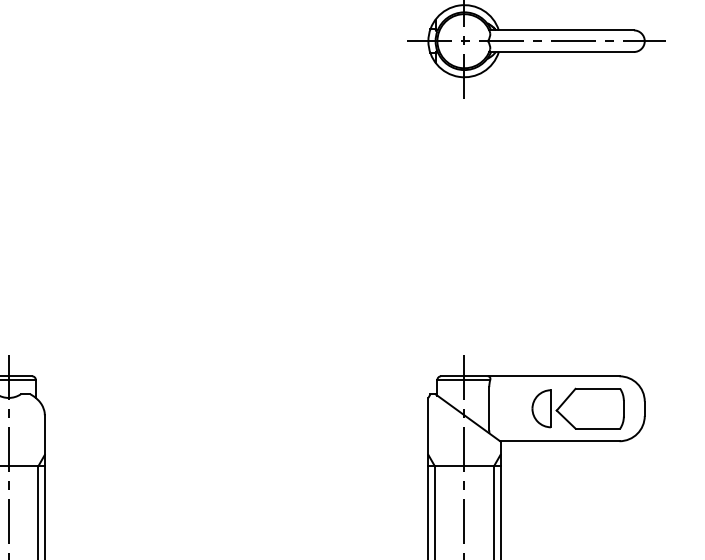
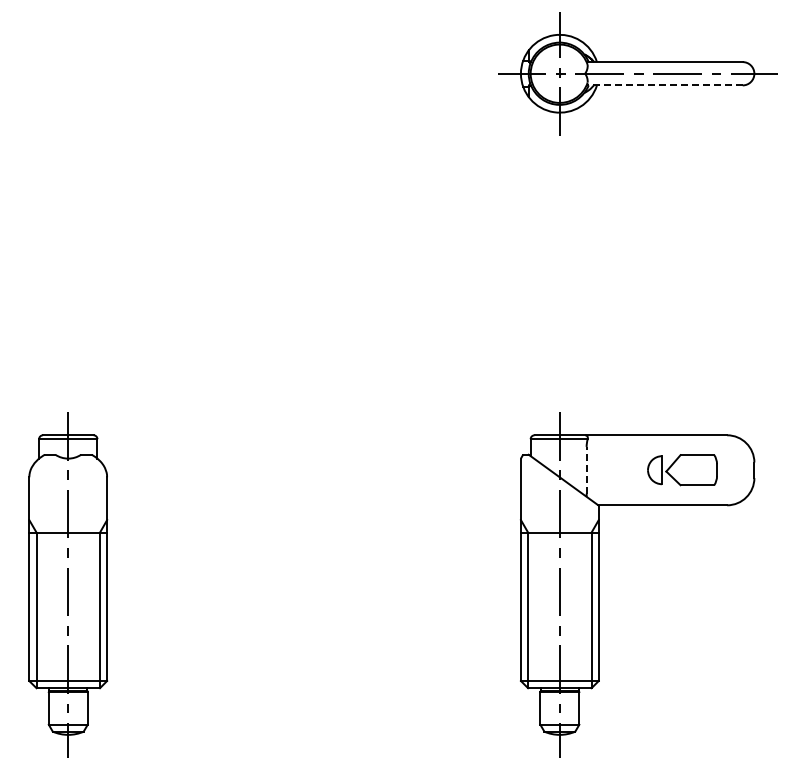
line: (561, 52) -> (664, 85), solid -> dashed
line: (489, 408) -> (586, 469), solid -> dashed
part: (578, 408) -> (682, 469), size x0.7

